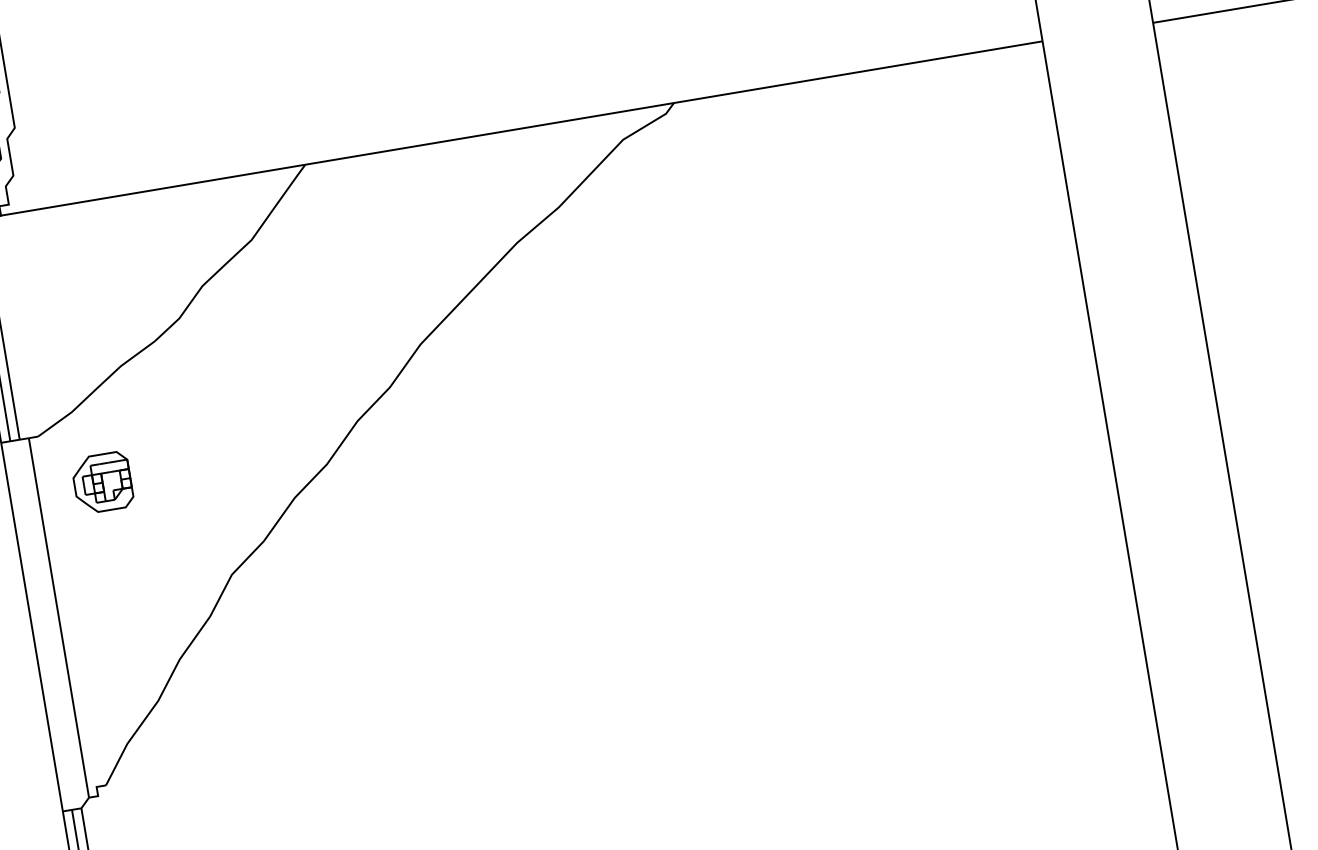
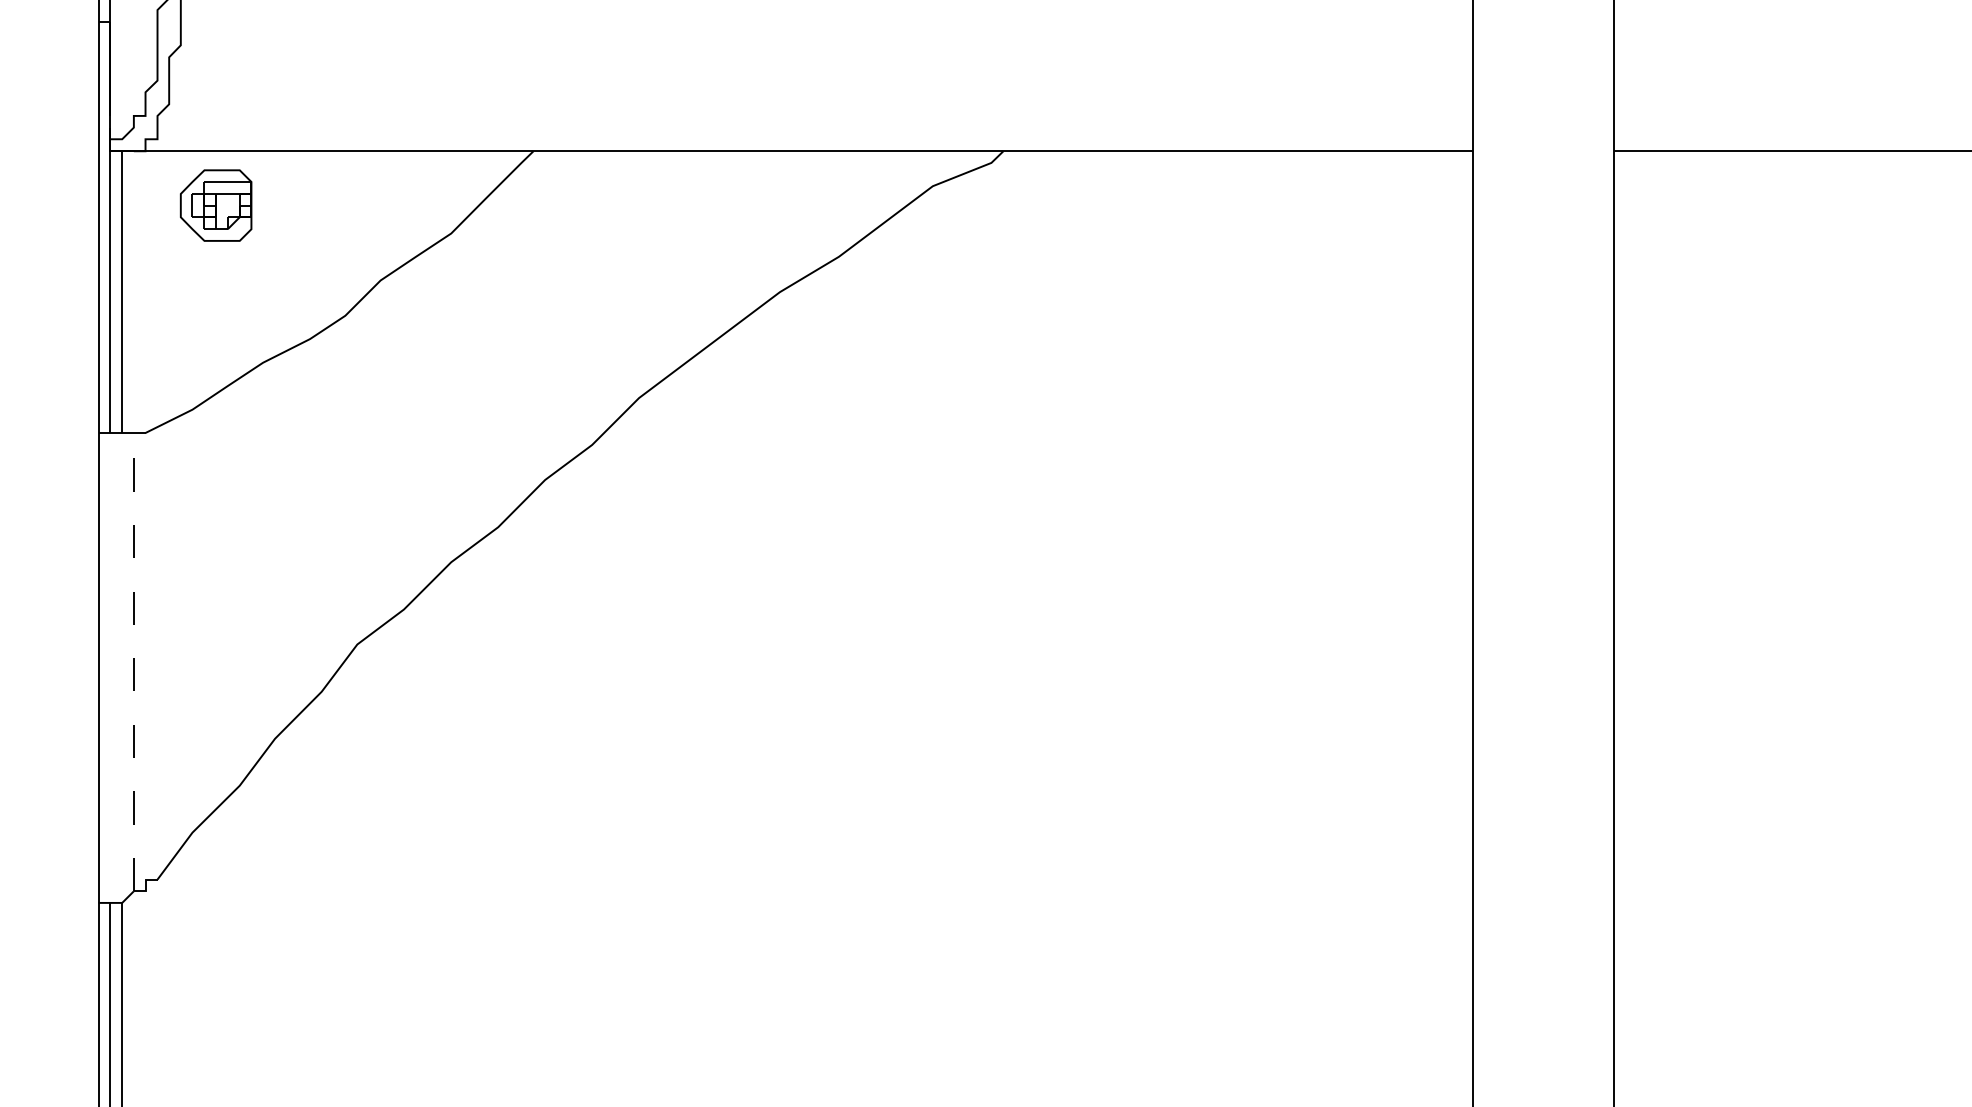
part: (102, 482) -> (215, 205), moved
line: (58, 617) -> (133, 661), solid -> dashed

